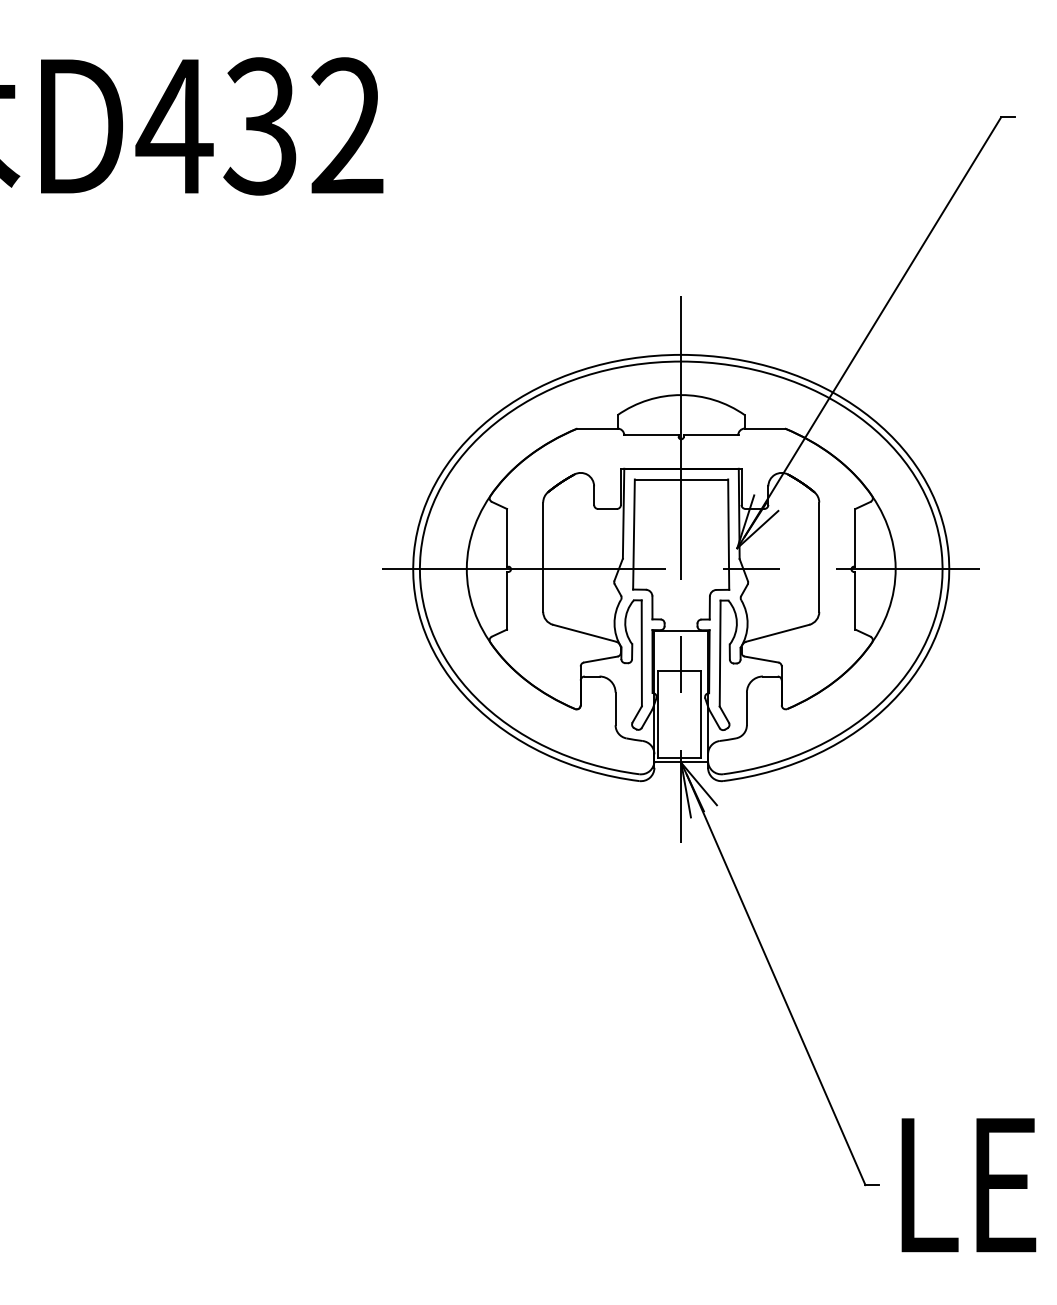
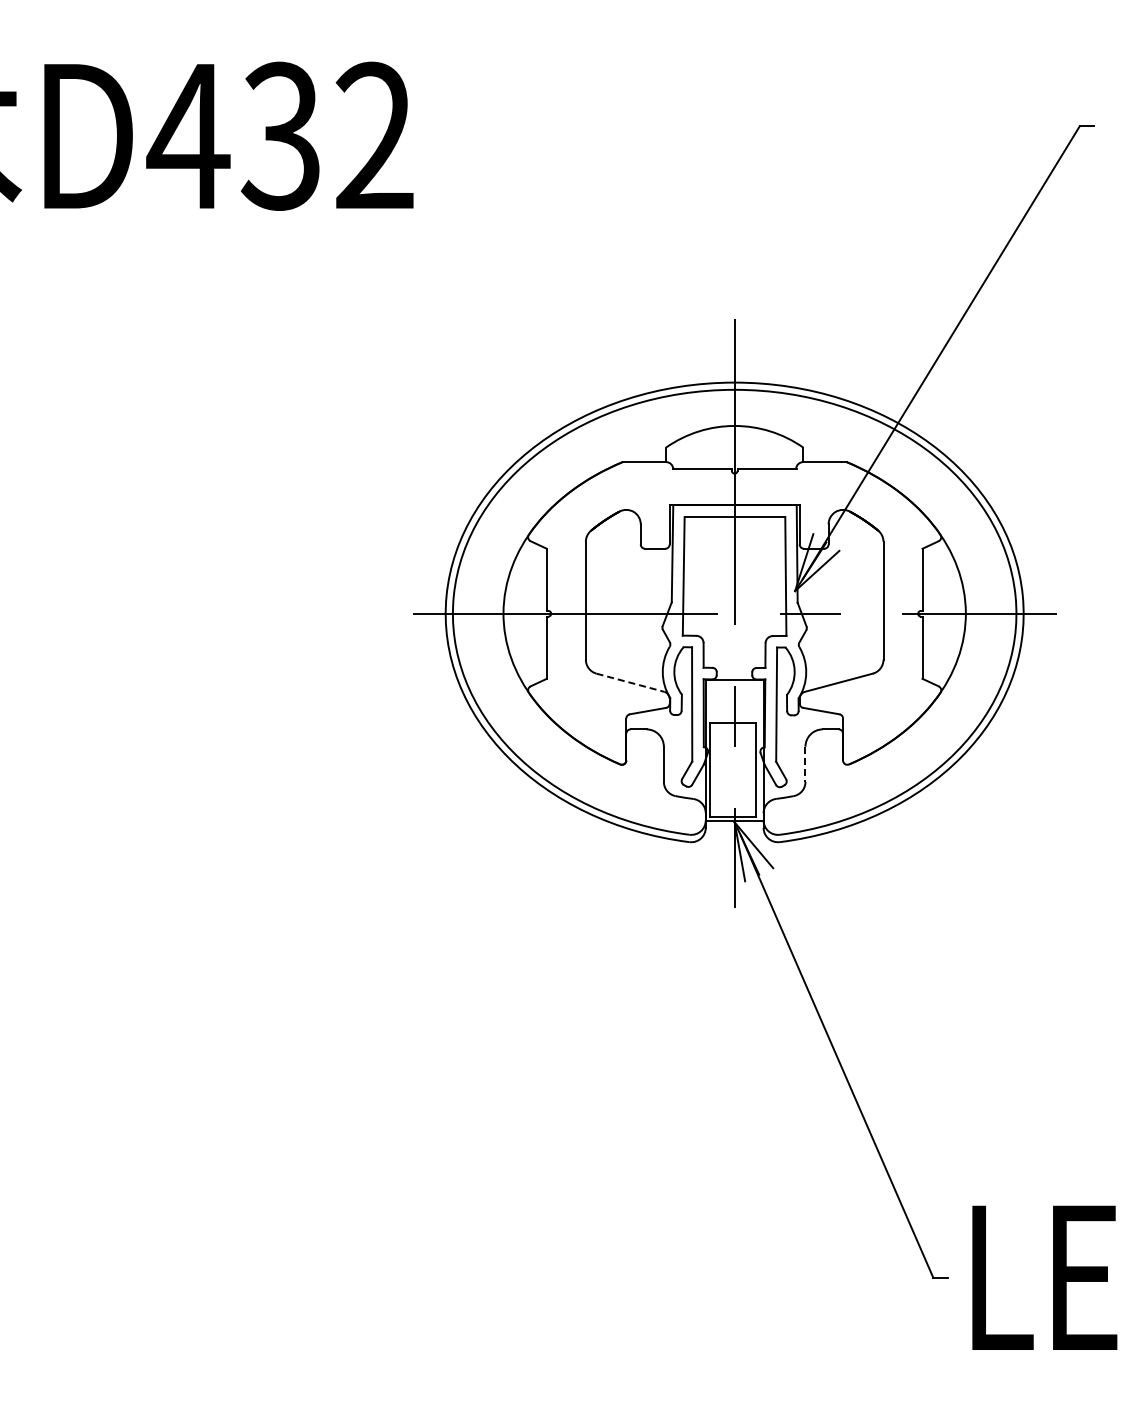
line: (584, 633) -> (630, 682), solid -> dashed
line: (746, 709) -> (805, 764), solid -> dashed

